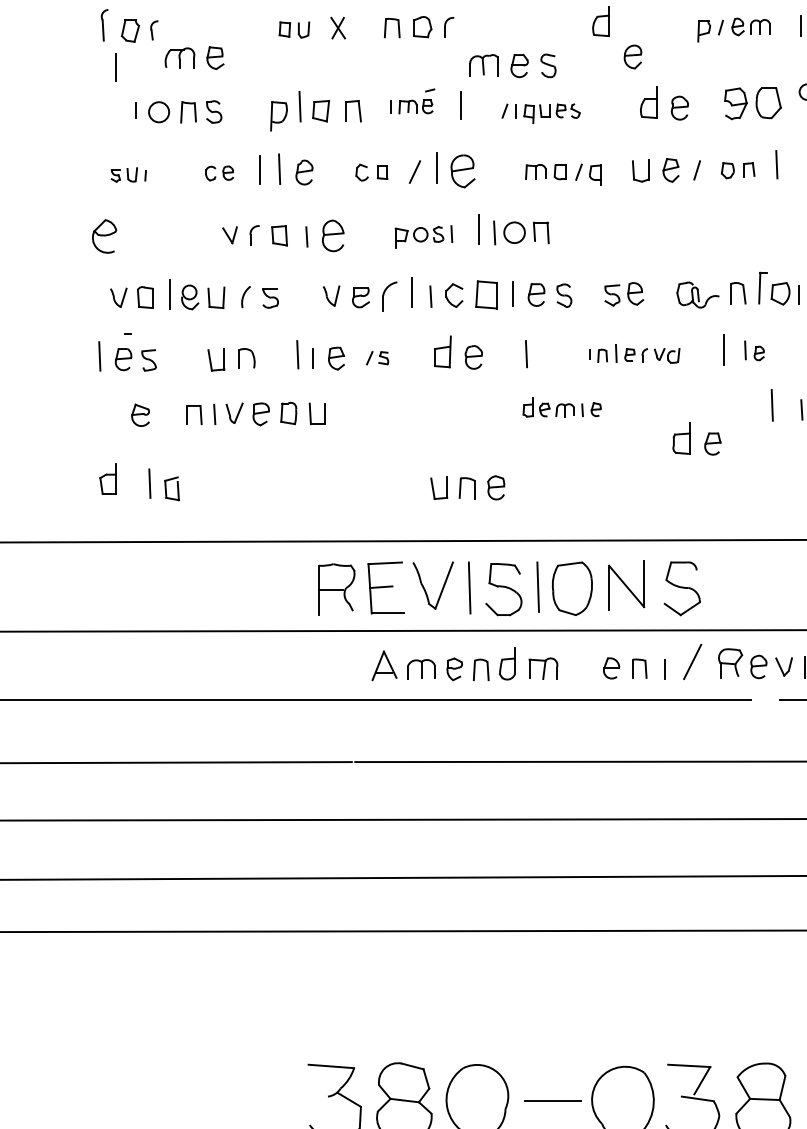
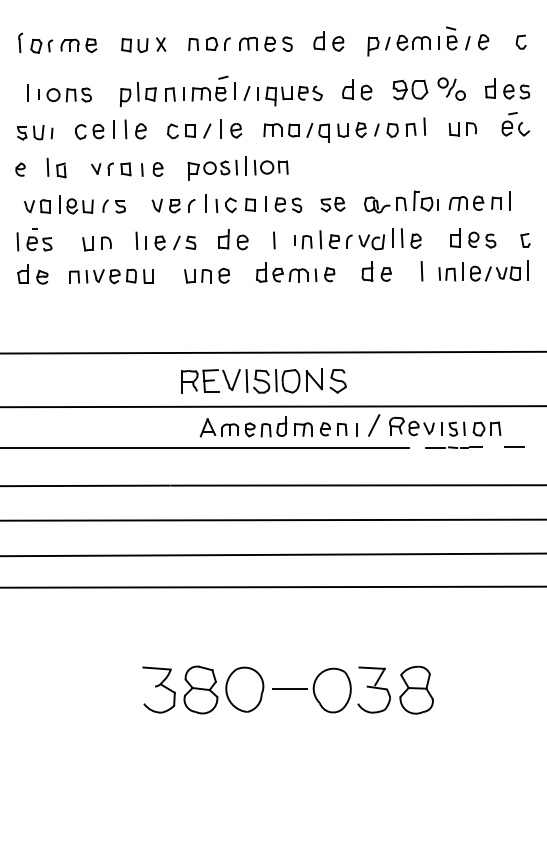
part: (293, 29) -> (134, 45), size x1.43
part: (733, 29) -> (398, 45), size x1.43
part: (633, 56) -> (338, 43), moved
part: (193, 57) -> (78, 45), moved
part: (511, 64) -> (265, 43), moved
line: (115, 66) -> (27, 92), moved
part: (411, 101) -> (205, 88), size x1.67
part: (540, 112) -> (282, 95), size x1.67
part: (738, 169) -> (401, 129), size x1.43
part: (463, 171) -> (236, 130), size x0.71
part: (218, 172) -> (89, 131), size x1.67
part: (372, 172) -> (181, 131), size x1.43
part: (129, 174) -> (35, 132), size x1.67
part: (563, 174) -> (296, 132), size x1.43
part: (104, 236) -> (20, 169), size x0.62
part: (332, 236) -> (157, 169), size x0.71
part: (423, 236) -> (212, 169), size x1.43
part: (486, 294) -> (250, 204), size x0.71
part: (388, 295) -> (191, 205), size x0.71
part: (754, 350) -> (411, 238), size x1.67
part: (634, 354) -> (339, 240), size x1.67
part: (377, 357) -> (184, 242), size x1.67
part: (561, 407) -> (295, 272), size x1.67
part: (696, 439) -> (376, 271), moved
part: (107, 478) -> (22, 273), moved
part: (164, 483) -> (56, 167), moved
part: (466, 487) -> (206, 275), moved
part: (508, 587) -> (263, 380), size x0.71
part: (463, 663) -> (255, 426), moved

